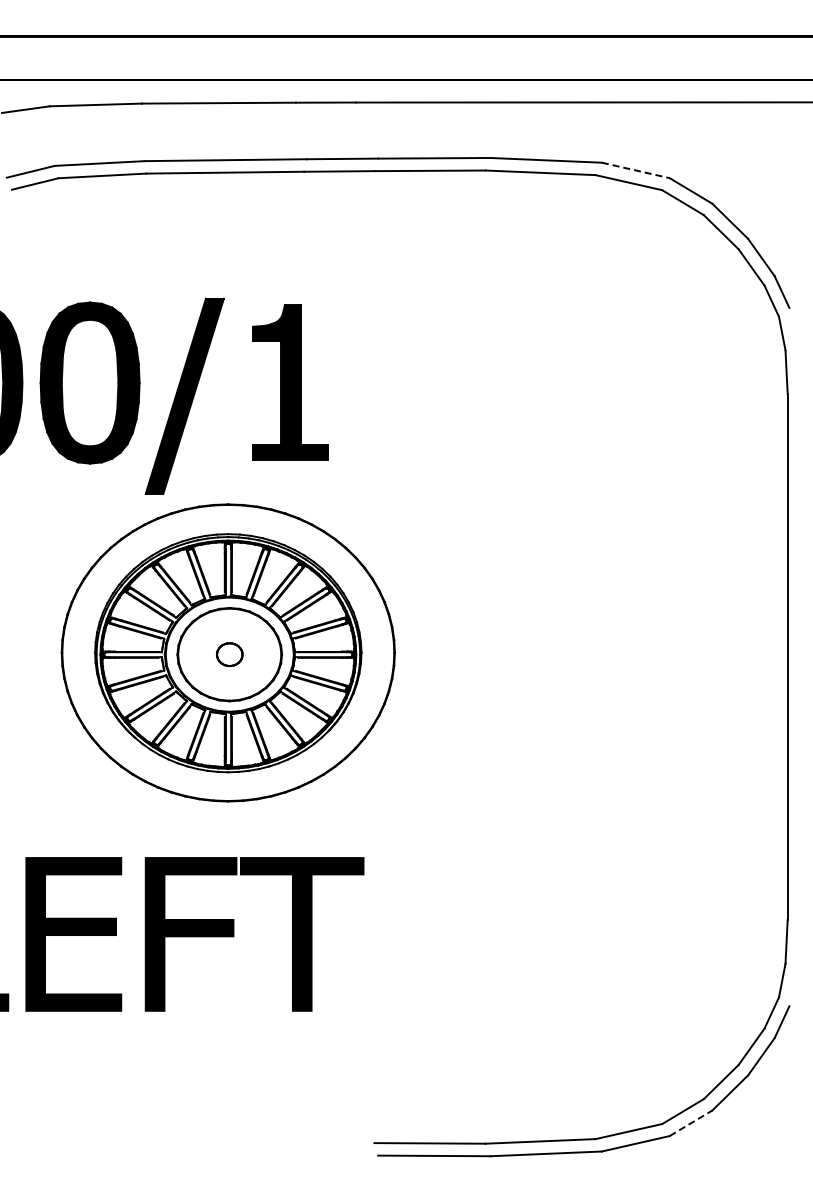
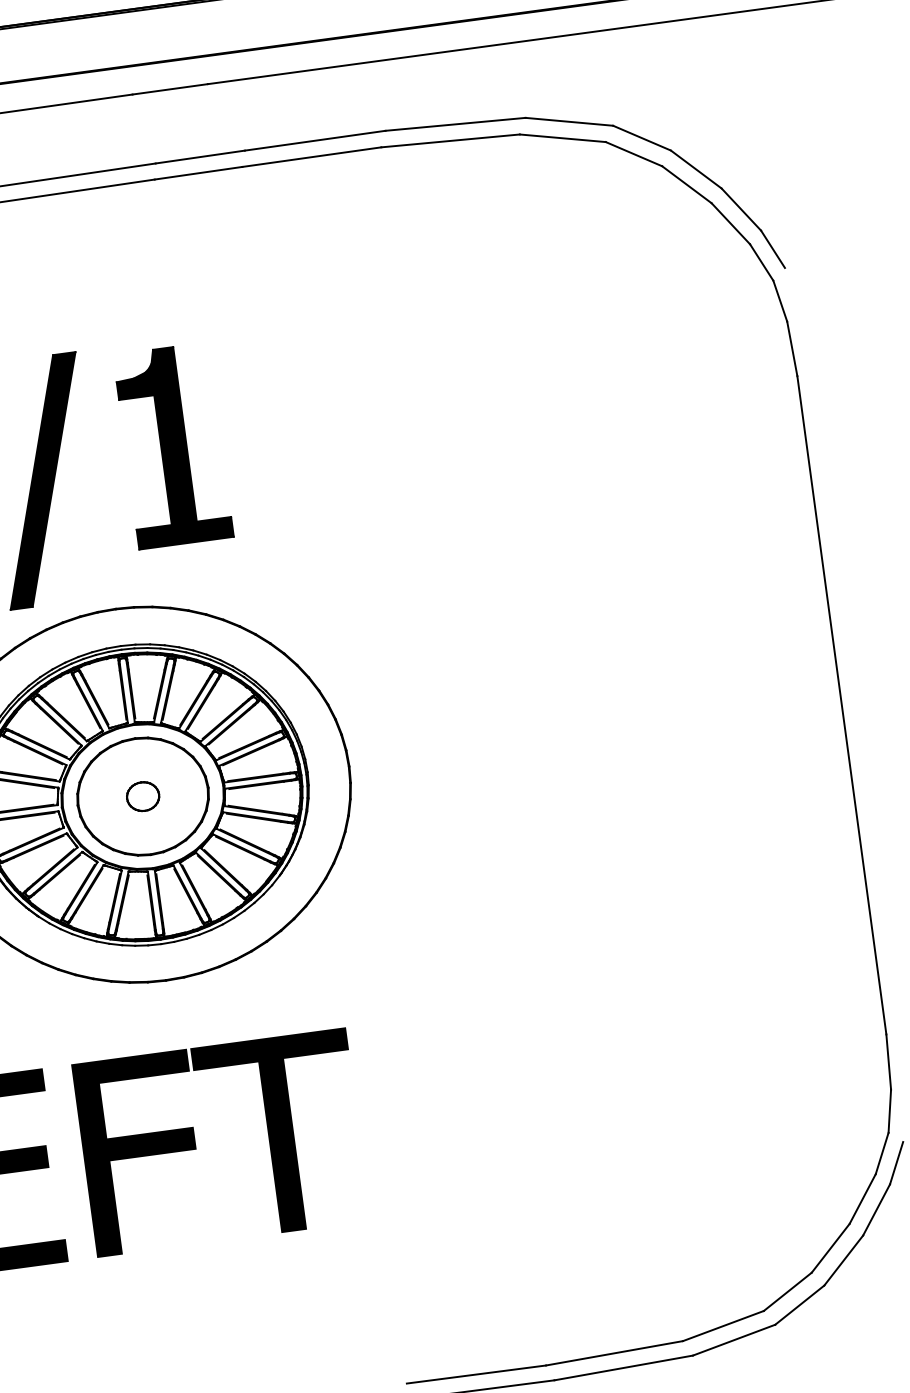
line: (635, 170) -> (569, 121), dashed -> solid
line: (691, 1123) -> (800, 1305), dashed -> solid

